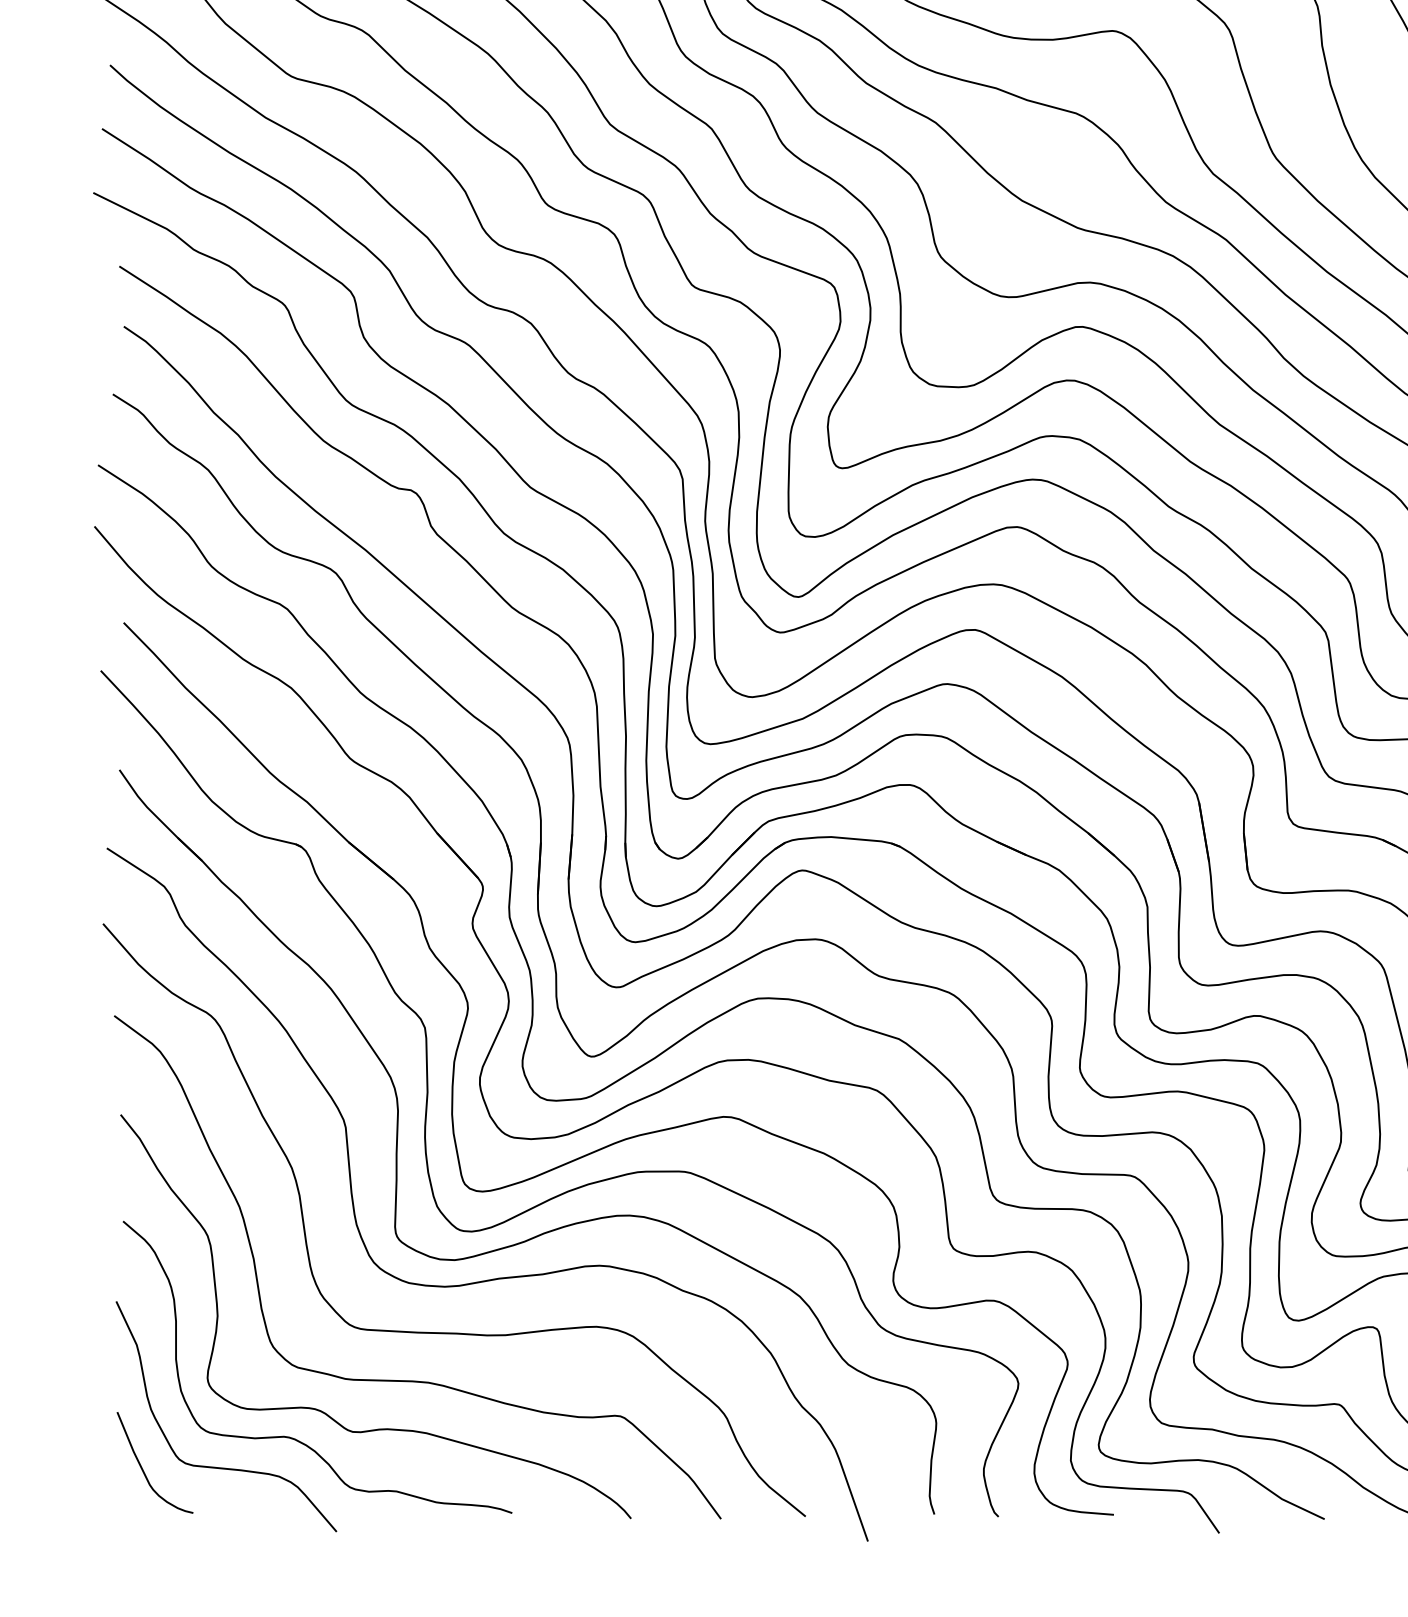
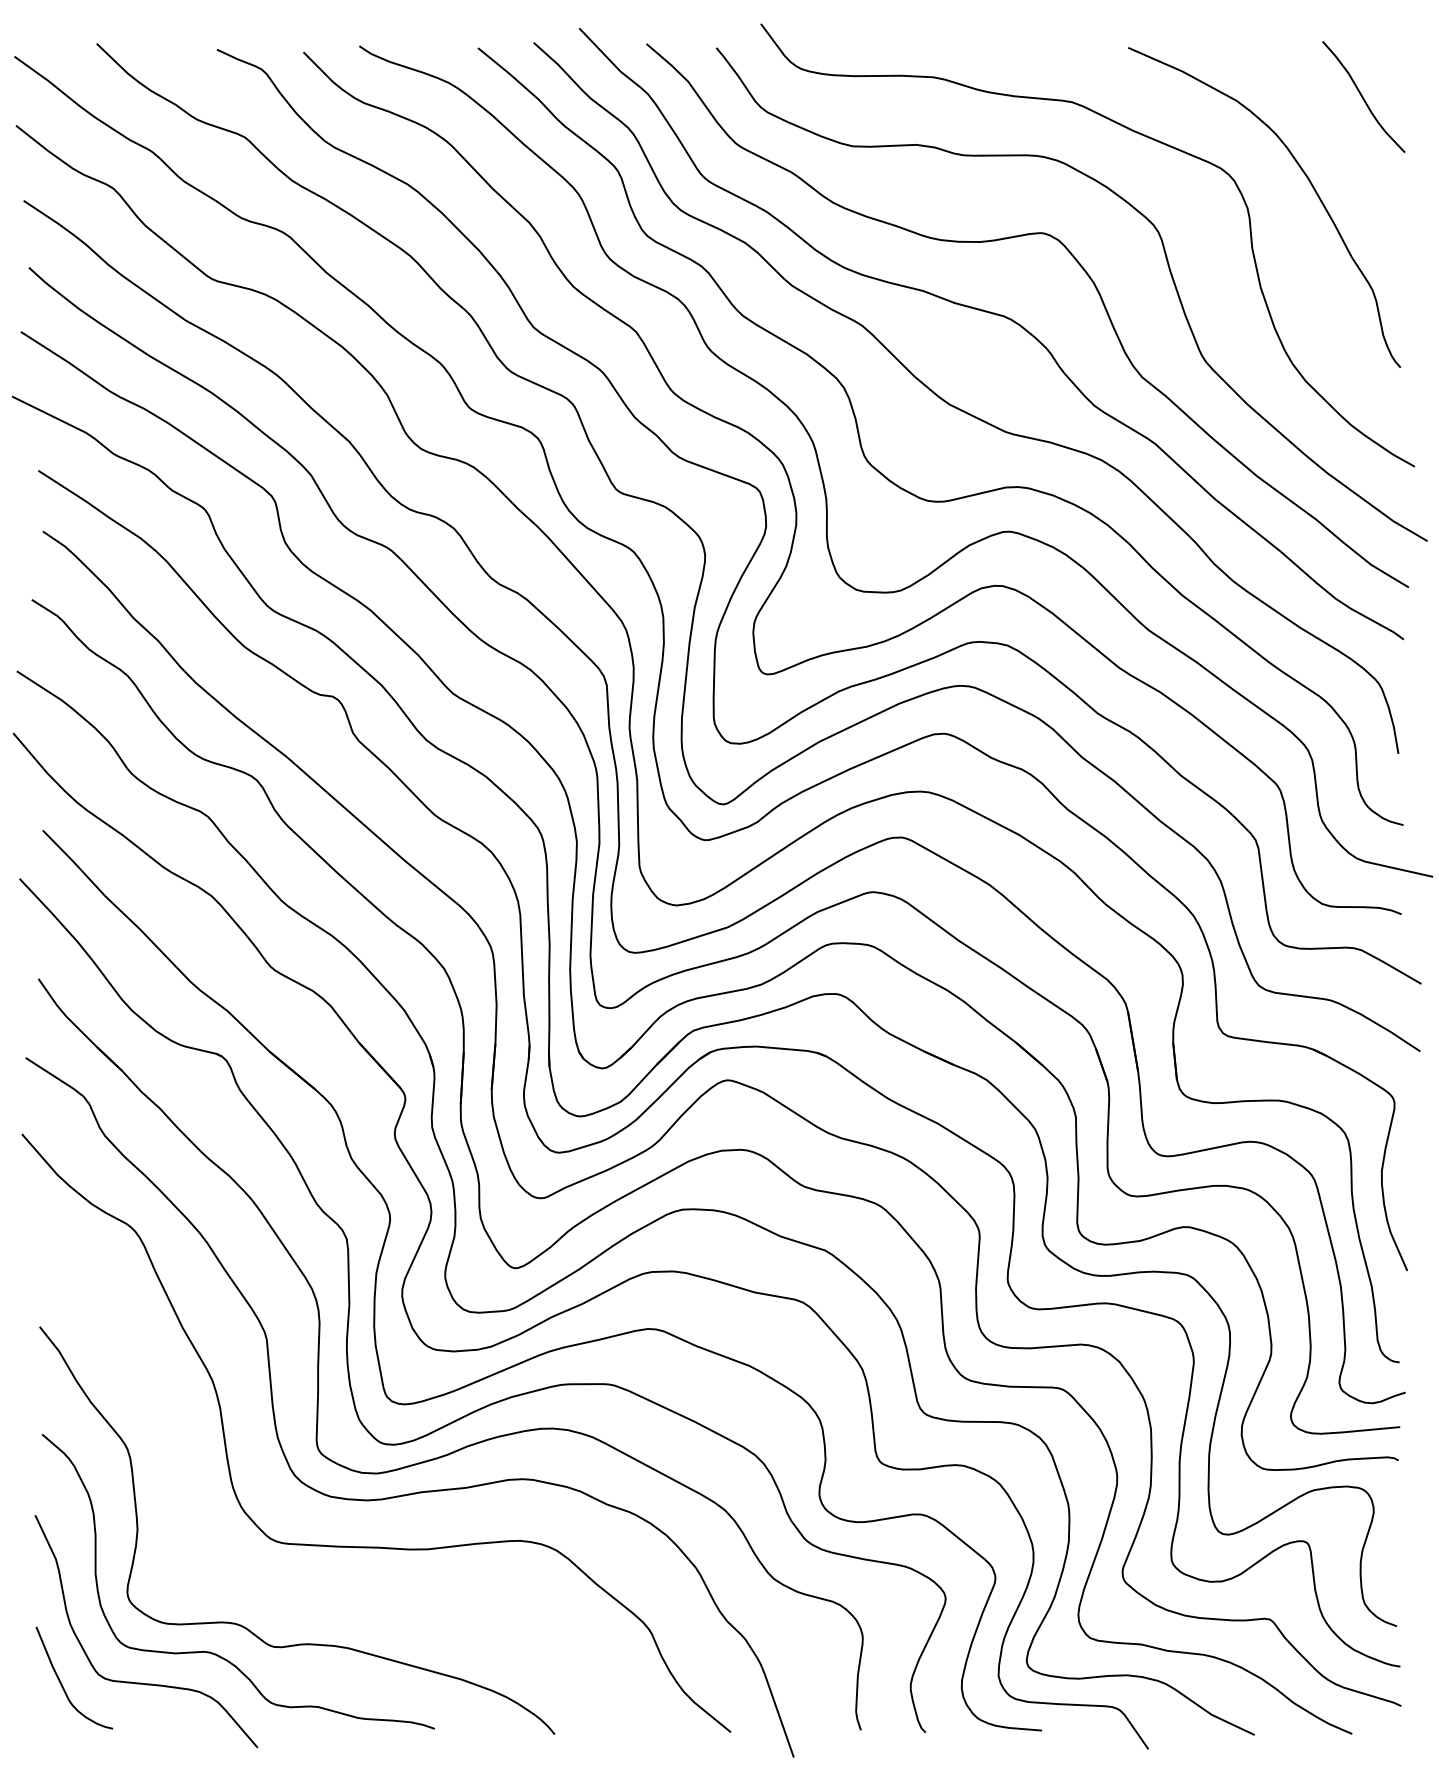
curve: (409, 1379) -> (331, 1594), removed

